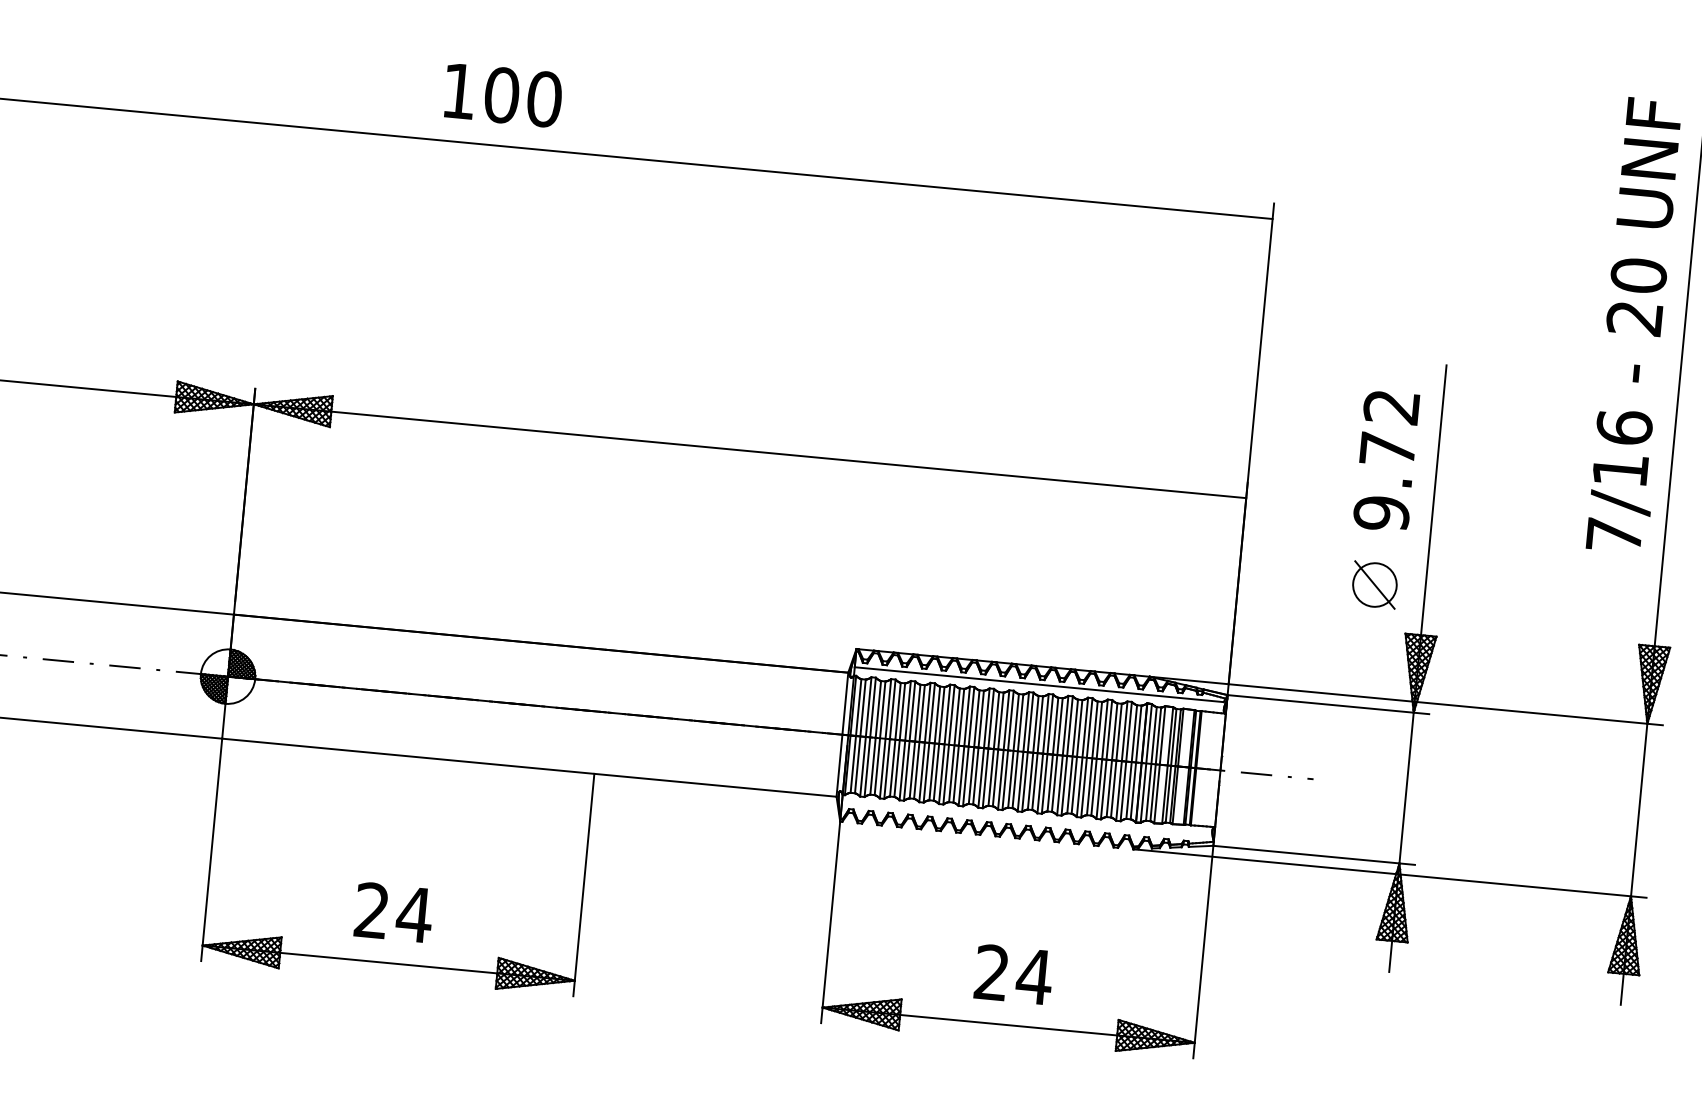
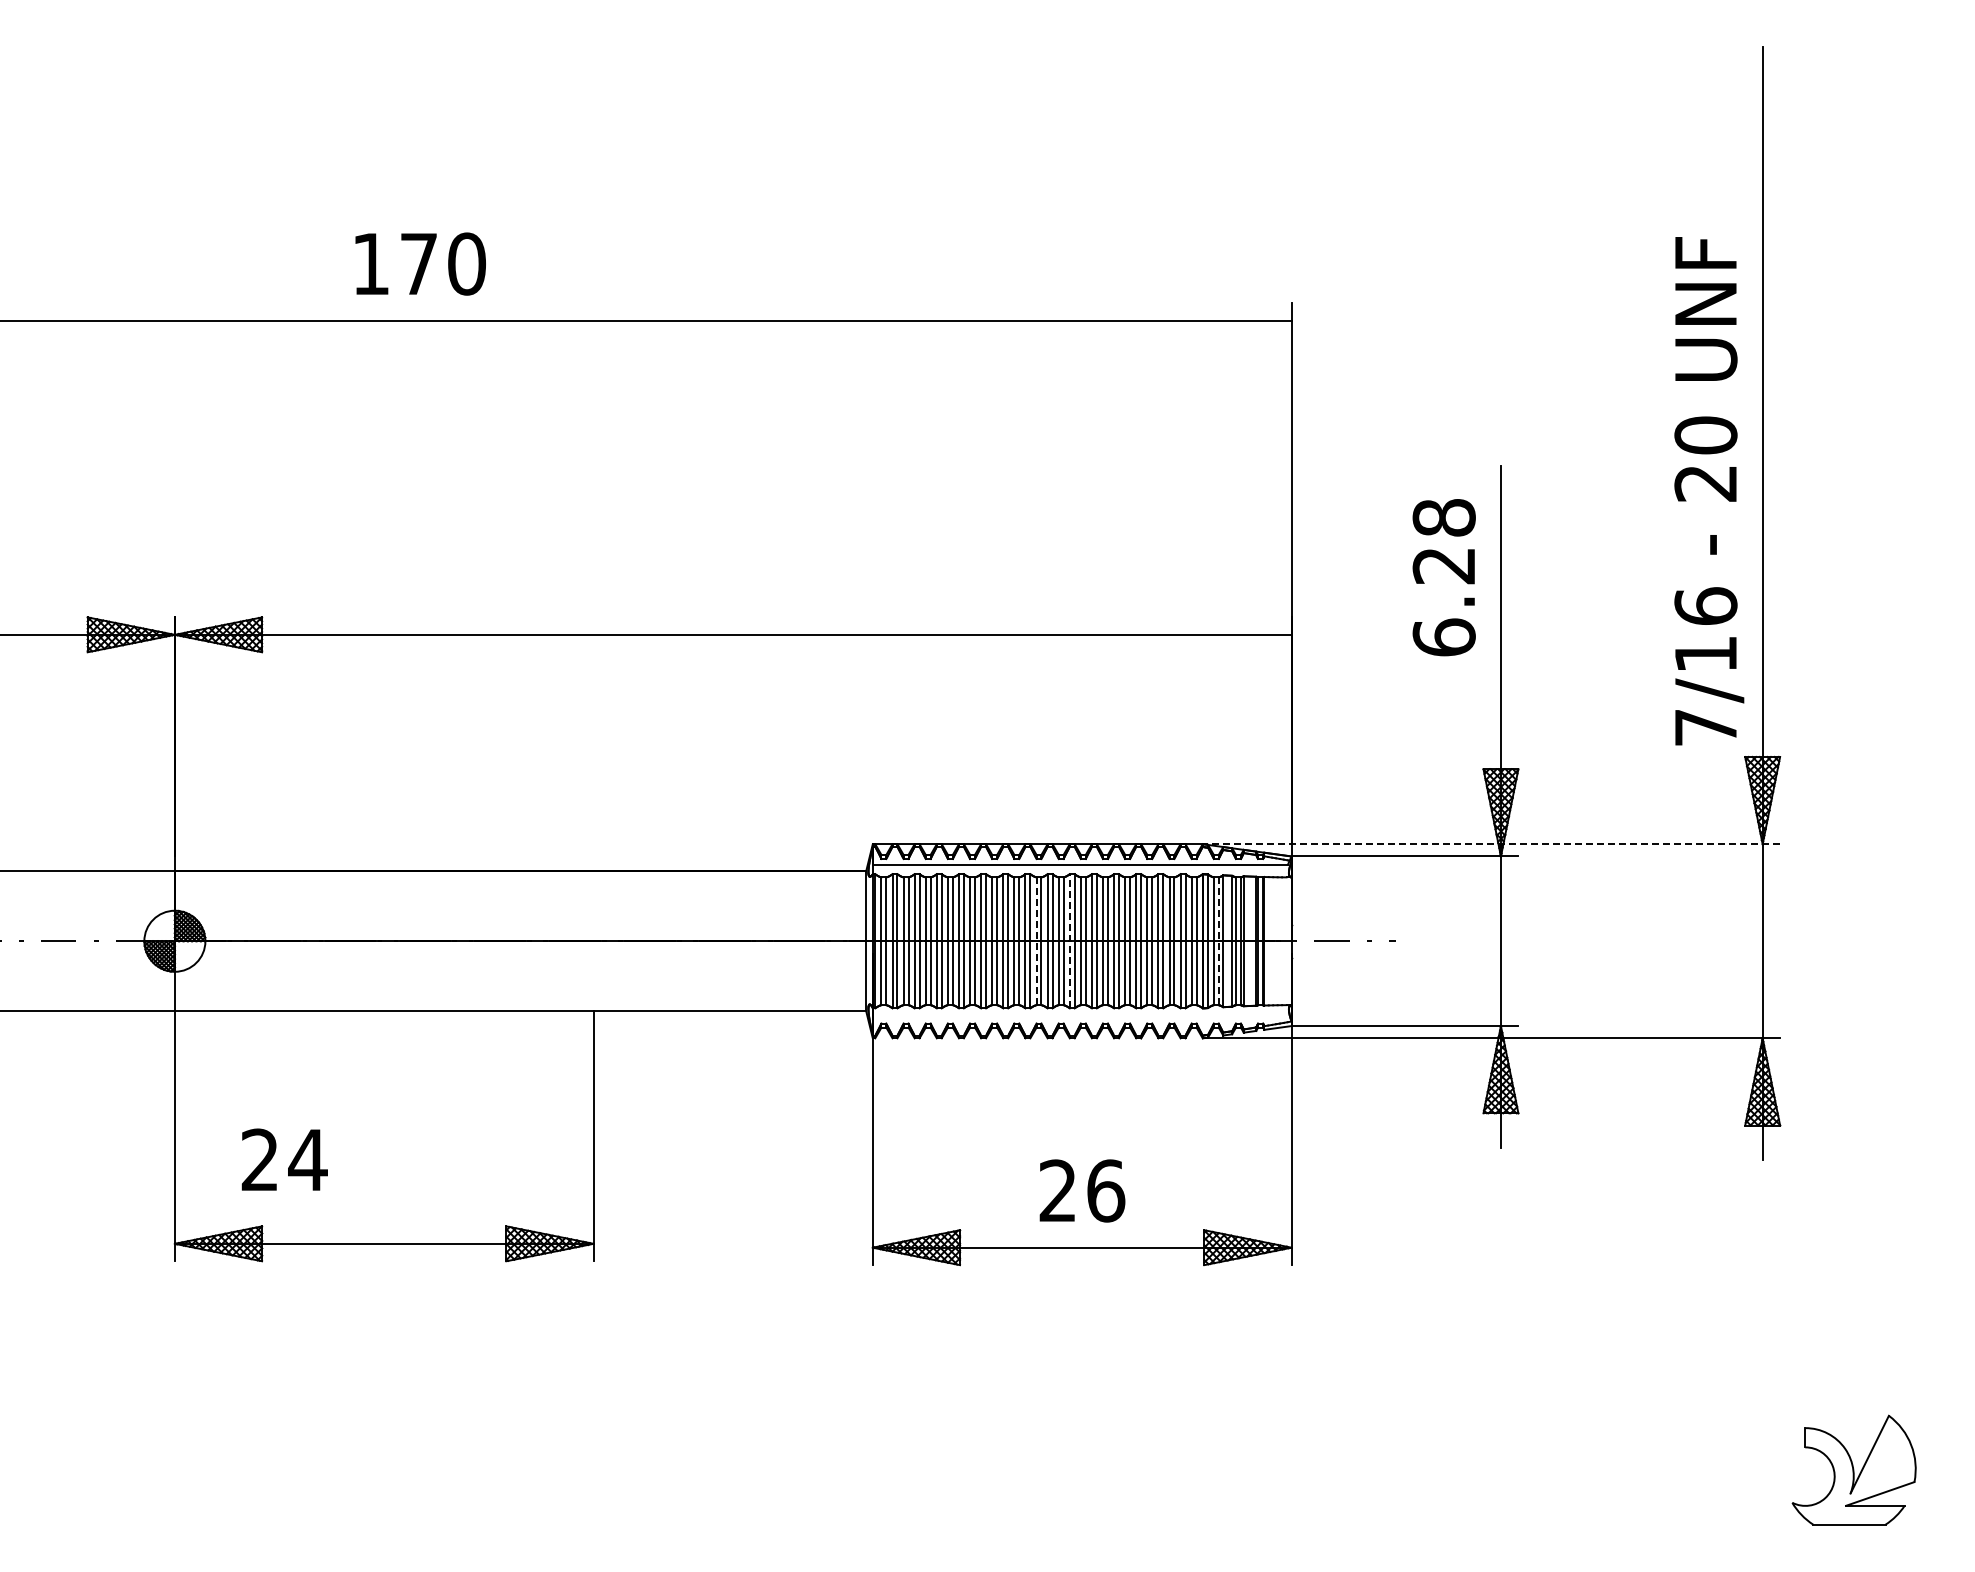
text: (502, 94) -> (419, 263), 100 -> 170
text: (1637, 325) -> (1709, 491), moved
text: (1386, 459) -> (1443, 577), 9.72 -> 6.28
part: (1374, 584) -> (1443, 717), removed
line: (1406, 701) -> (1491, 844), solid -> dashed
line: (993, 749) -> (1036, 941), solid -> dashed
line: (1023, 751) -> (1069, 940), solid -> dashed
line: (1155, 764) -> (1218, 941), solid -> dashed
text: (393, 912) -> (284, 1159), moved
text: (1034, 976) -> (1105, 1190), 24 -> 26

